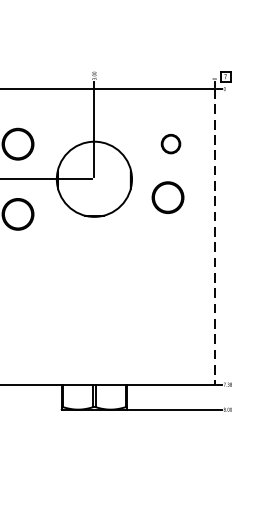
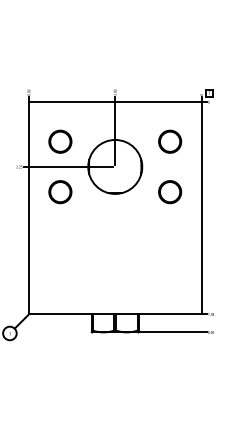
circle: (171, 143) -> (170, 141), size x1.67
circle: (168, 198) -> (170, 192), moved
line: (214, 237) -> (201, 208), dashed -> solid

